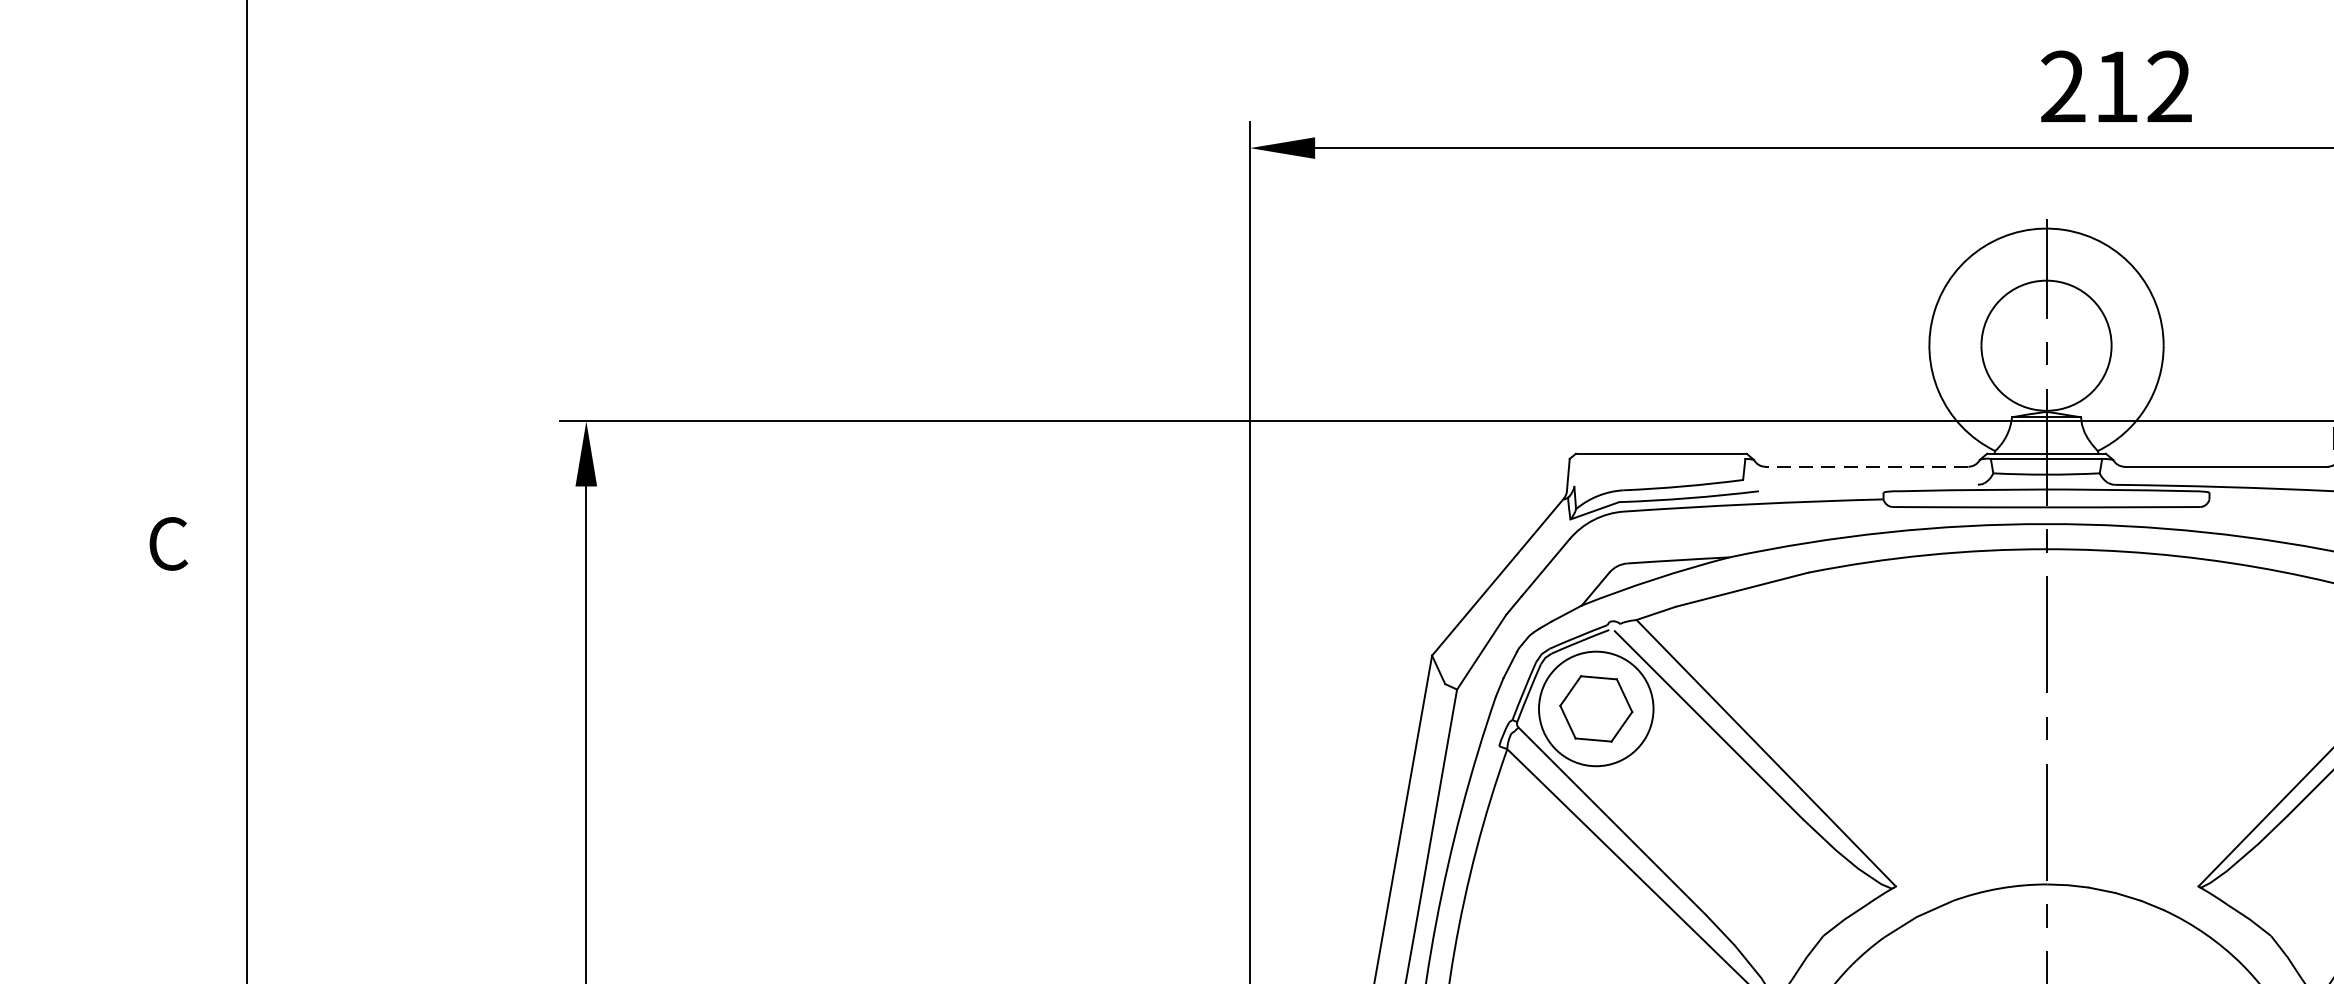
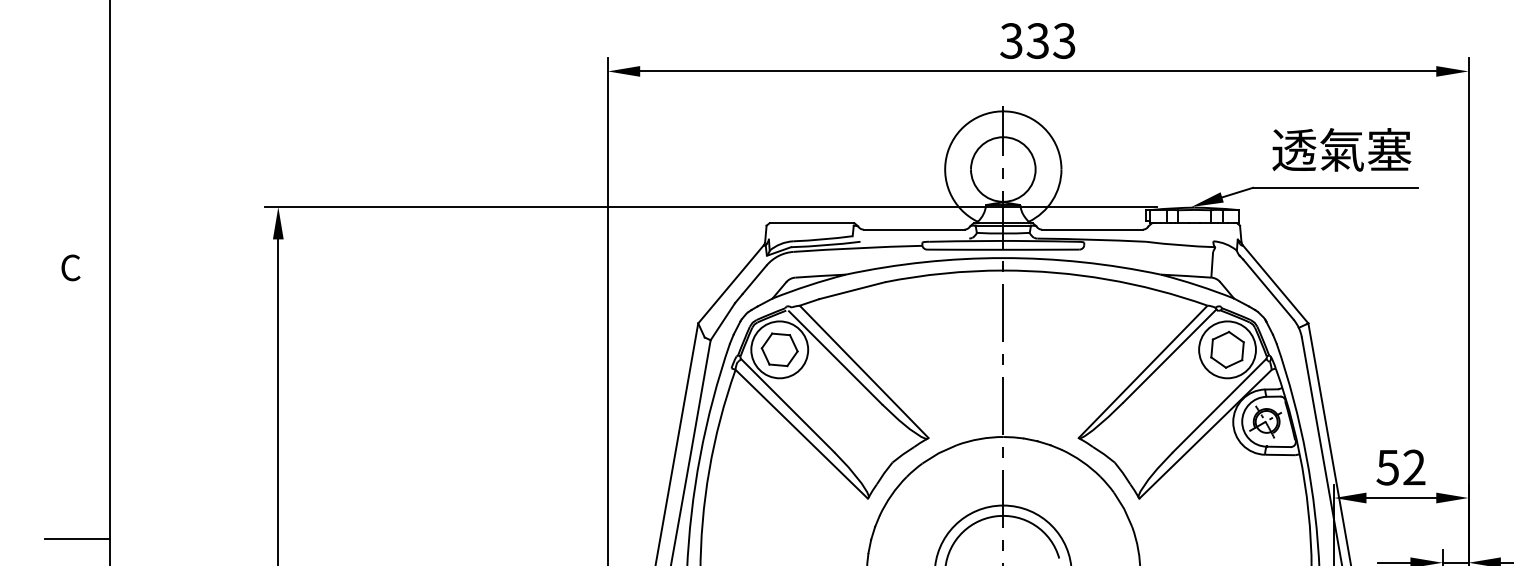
text: (2115, 87) -> (1037, 41), 212 -> 333
line: (1865, 466) -> (913, 229), dashed -> solid

